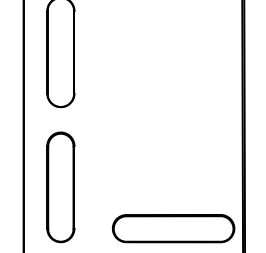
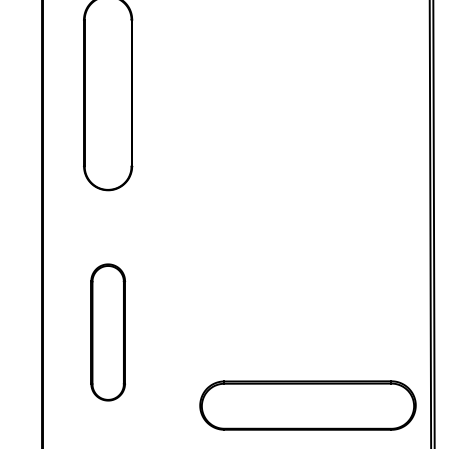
part: (60, 187) -> (107, 332), size x0.7

